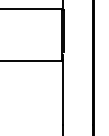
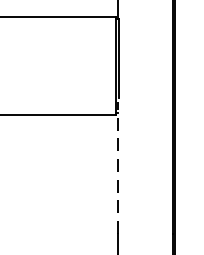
line: (63, 89) -> (118, 167), solid -> dashed

